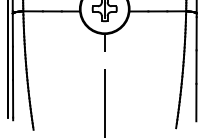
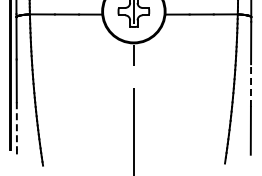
line: (196, 67) -> (251, 85), solid -> dashed
line: (12, 99) -> (16, 126), solid -> dashed

